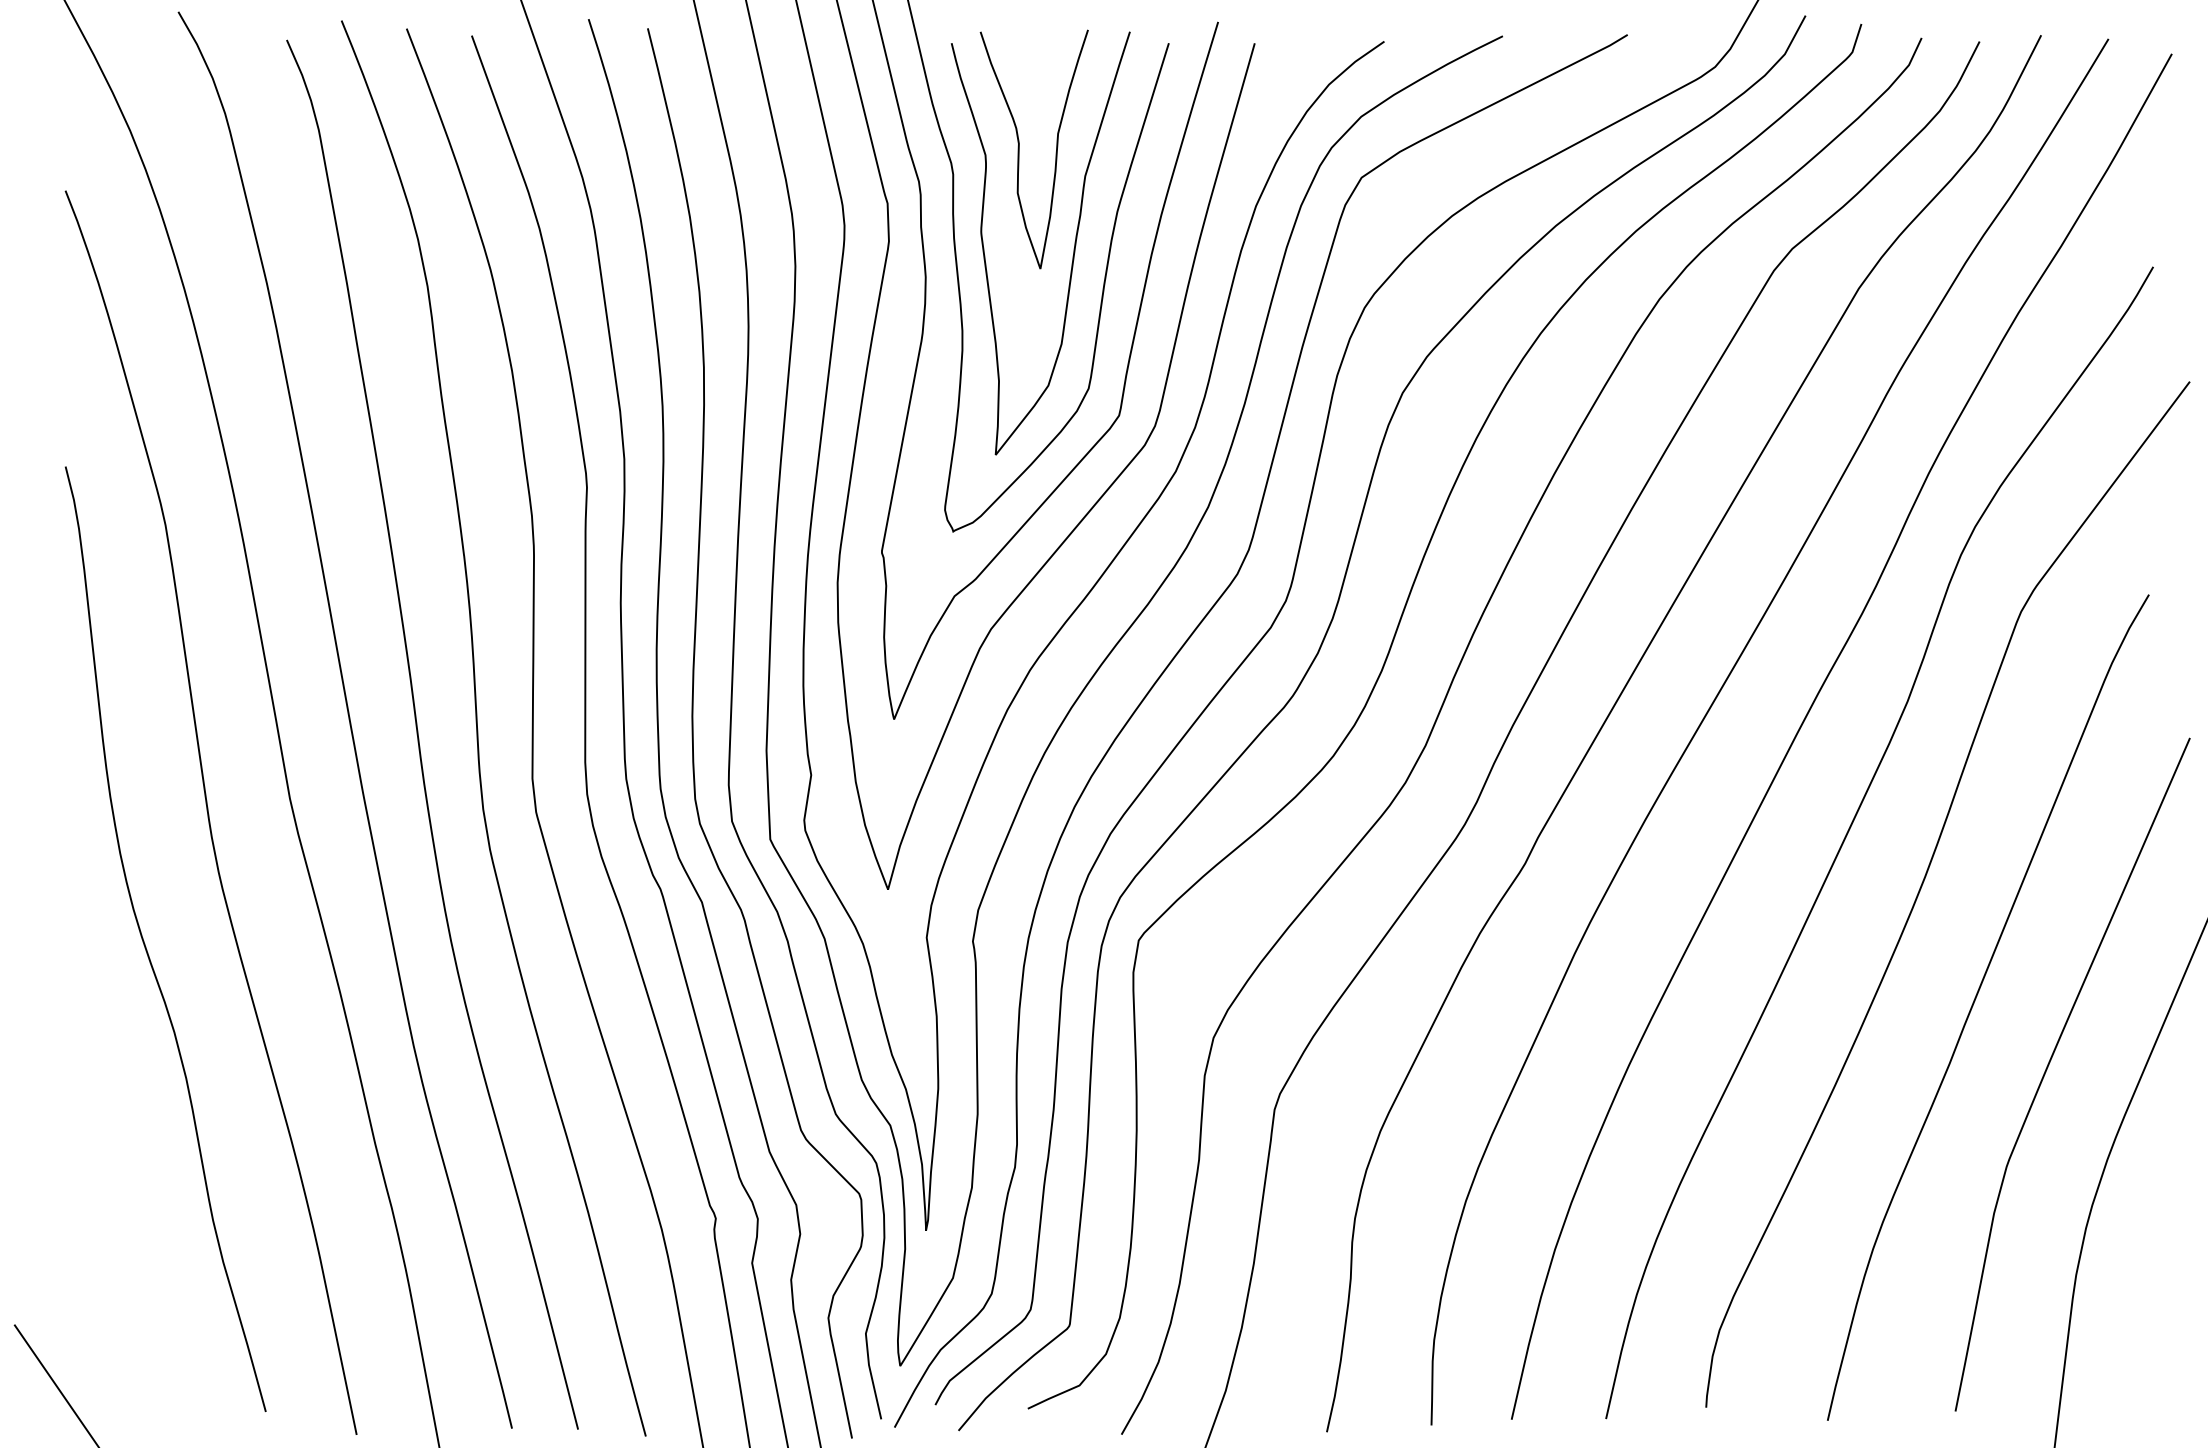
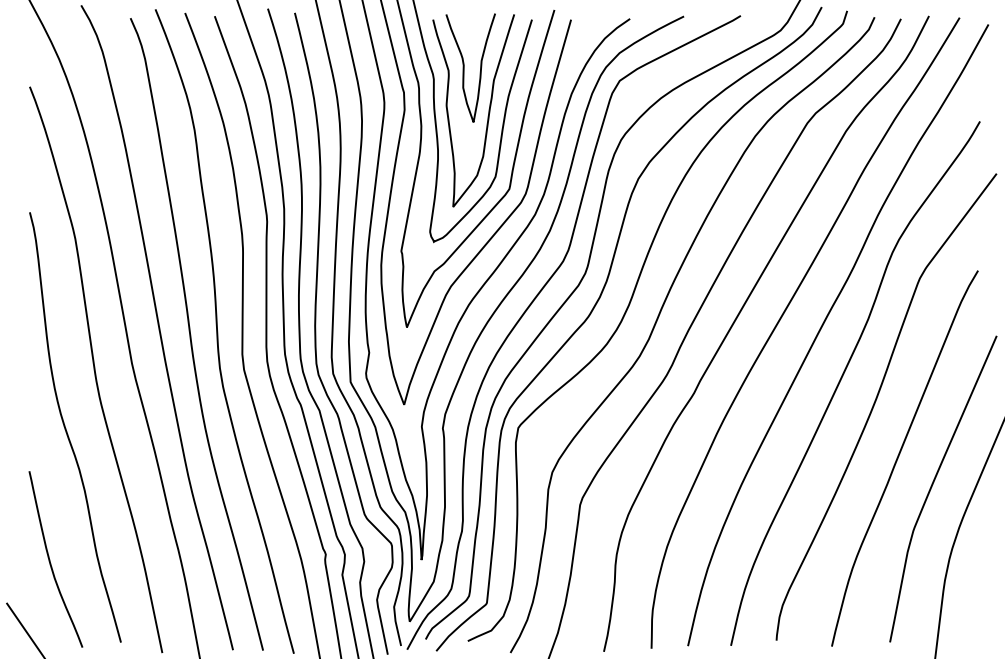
curve: (110, 1229) -> (50, 559), added

